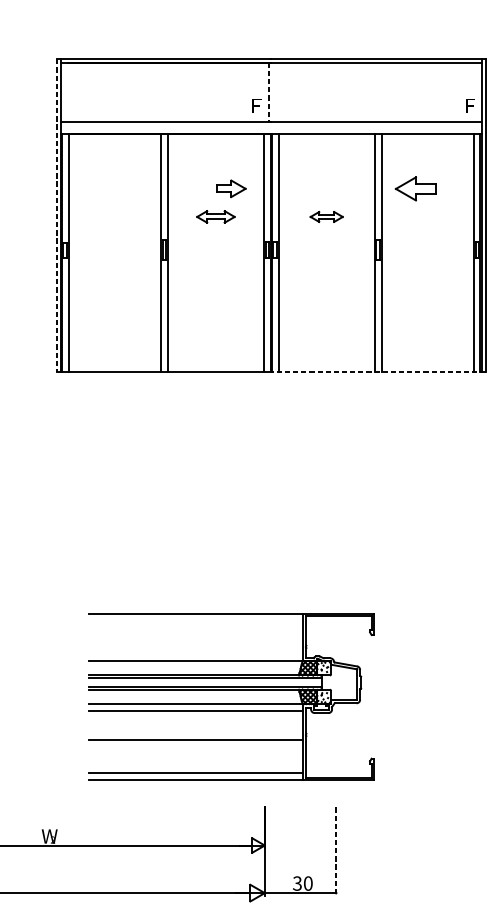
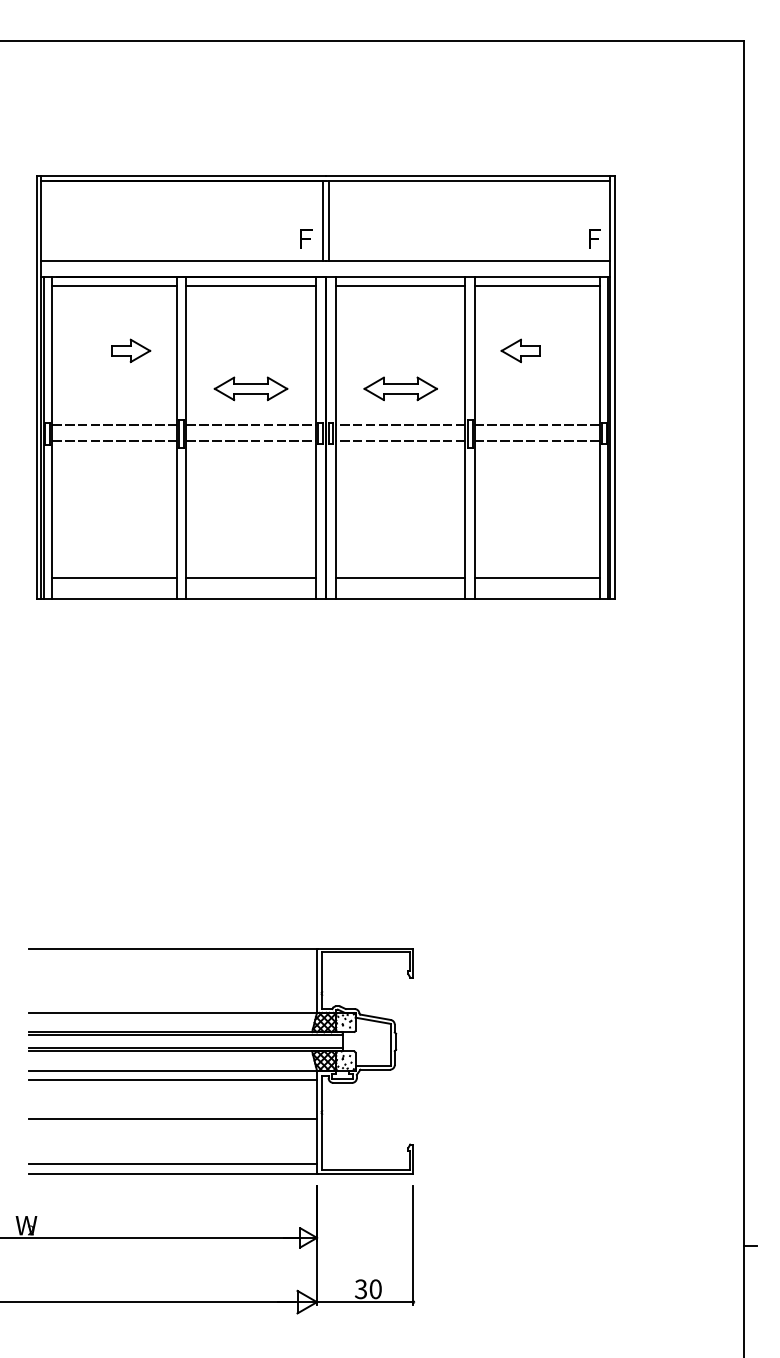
line: (273, 92) -> (328, 220), added
line: (269, 93) -> (323, 221), dashed -> solid
line: (114, 140) -> (114, 285), added
line: (215, 140) -> (250, 285), added
line: (326, 140) -> (400, 285), added
line: (427, 140) -> (536, 285), added
part: (231, 188) -> (131, 350), moved
part: (415, 188) -> (520, 350), size x0.71
line: (57, 215) -> (36, 387), dashed -> solid
part: (215, 216) -> (250, 388), size x1.43
part: (326, 216) -> (400, 388), size x1.67
line: (114, 244) -> (114, 425), added
line: (215, 244) -> (250, 425), added
line: (326, 244) -> (400, 425), added
line: (427, 244) -> (536, 425), added
line: (114, 255) -> (114, 441), added
line: (215, 255) -> (250, 441), added
line: (326, 255) -> (400, 441), added
line: (427, 255) -> (536, 441), added
line: (114, 357) -> (114, 578), added
line: (215, 357) -> (250, 578), added
line: (326, 357) -> (400, 578), added
line: (427, 357) -> (536, 578), added
line: (378, 372) -> (470, 598), dashed -> solid
part: (231, 703) -> (220, 1070), moved
line: (336, 851) -> (413, 1246), dashed -> solid

